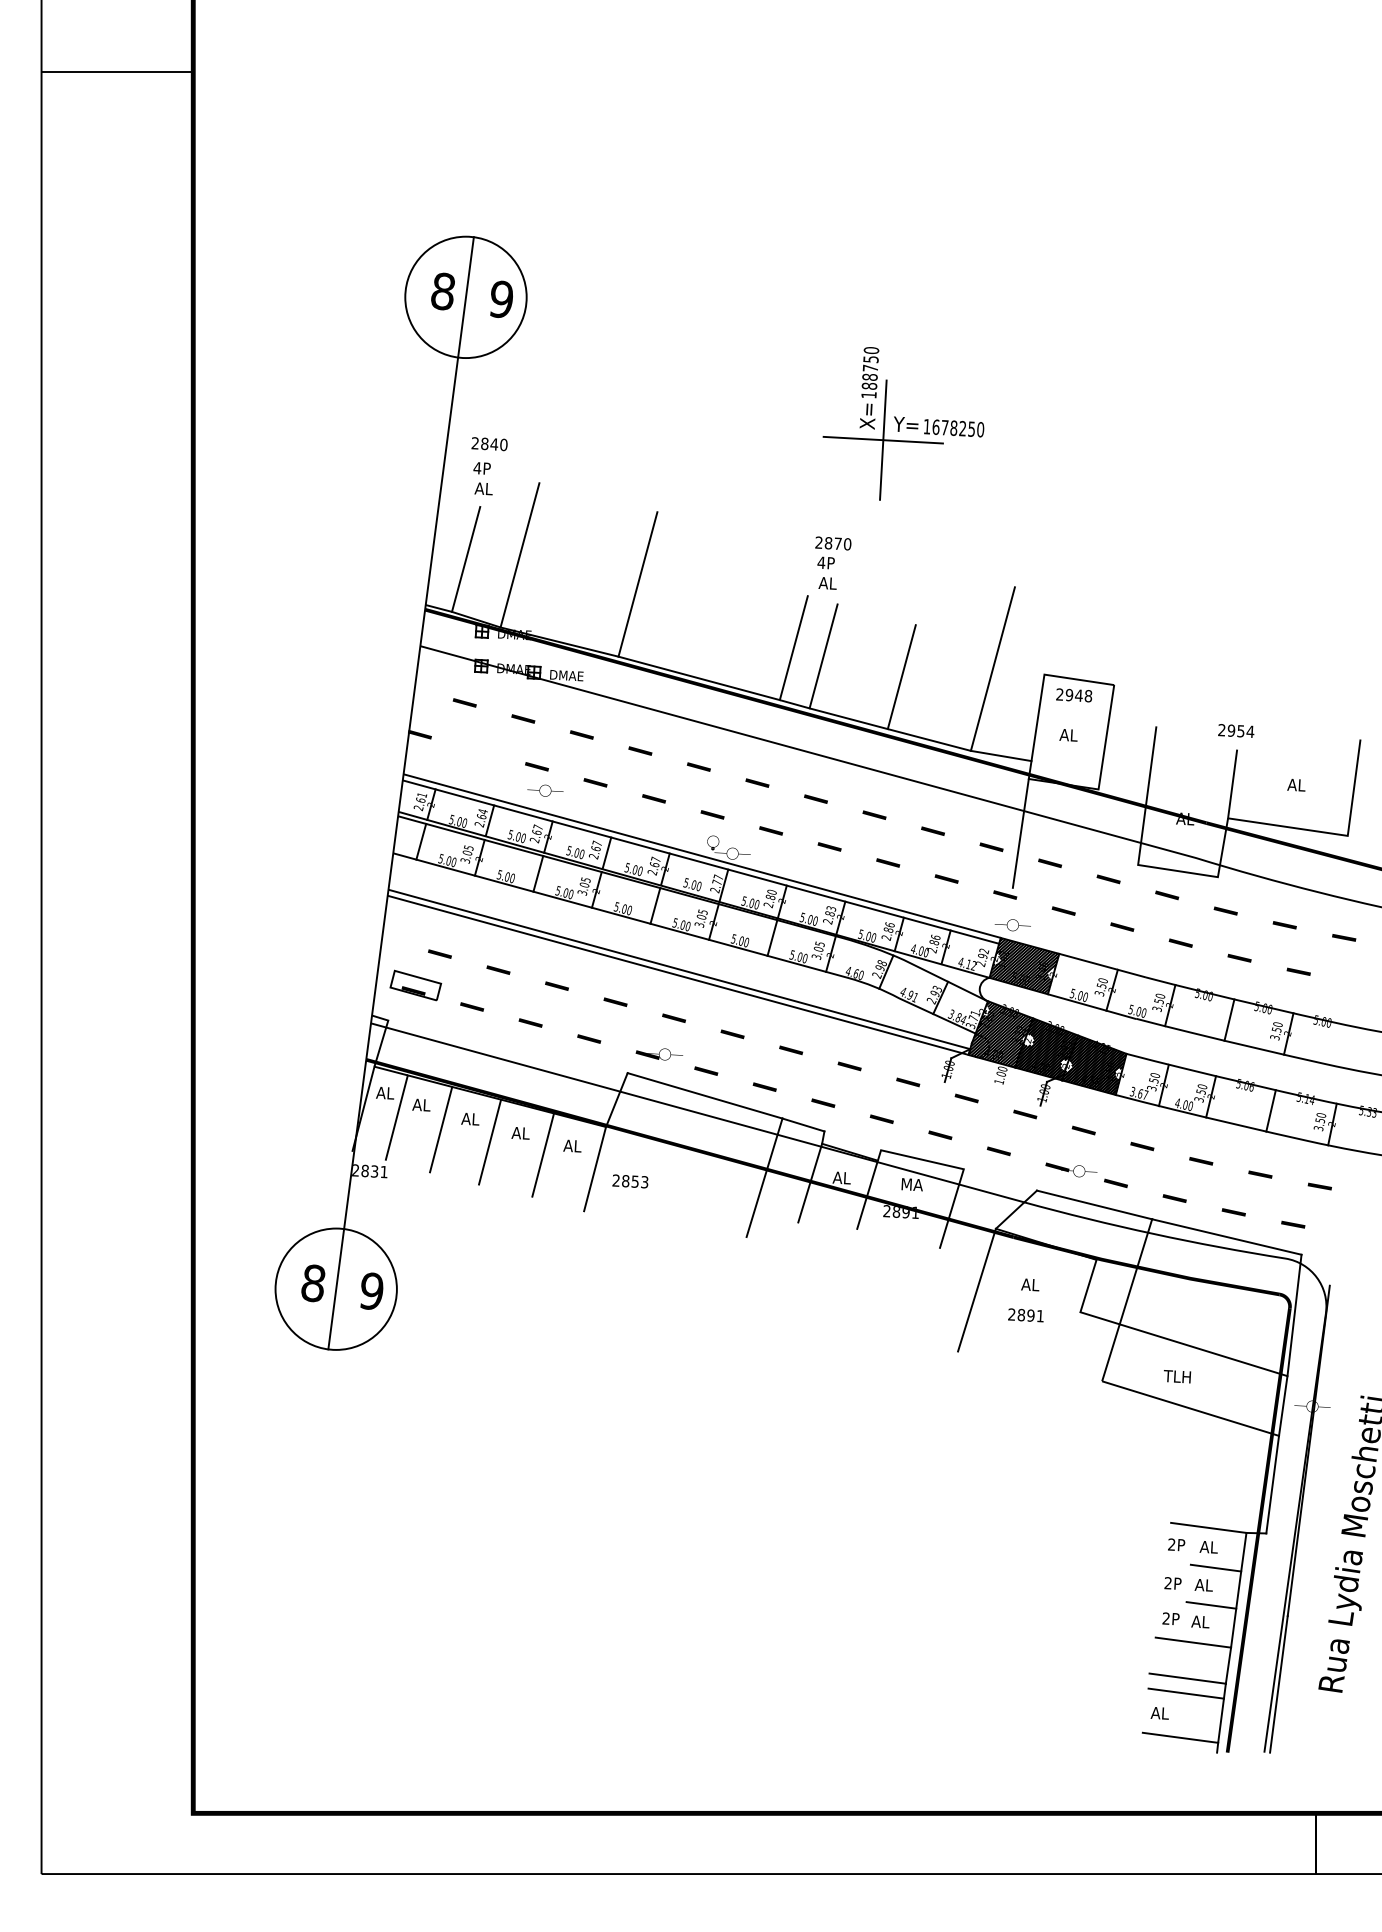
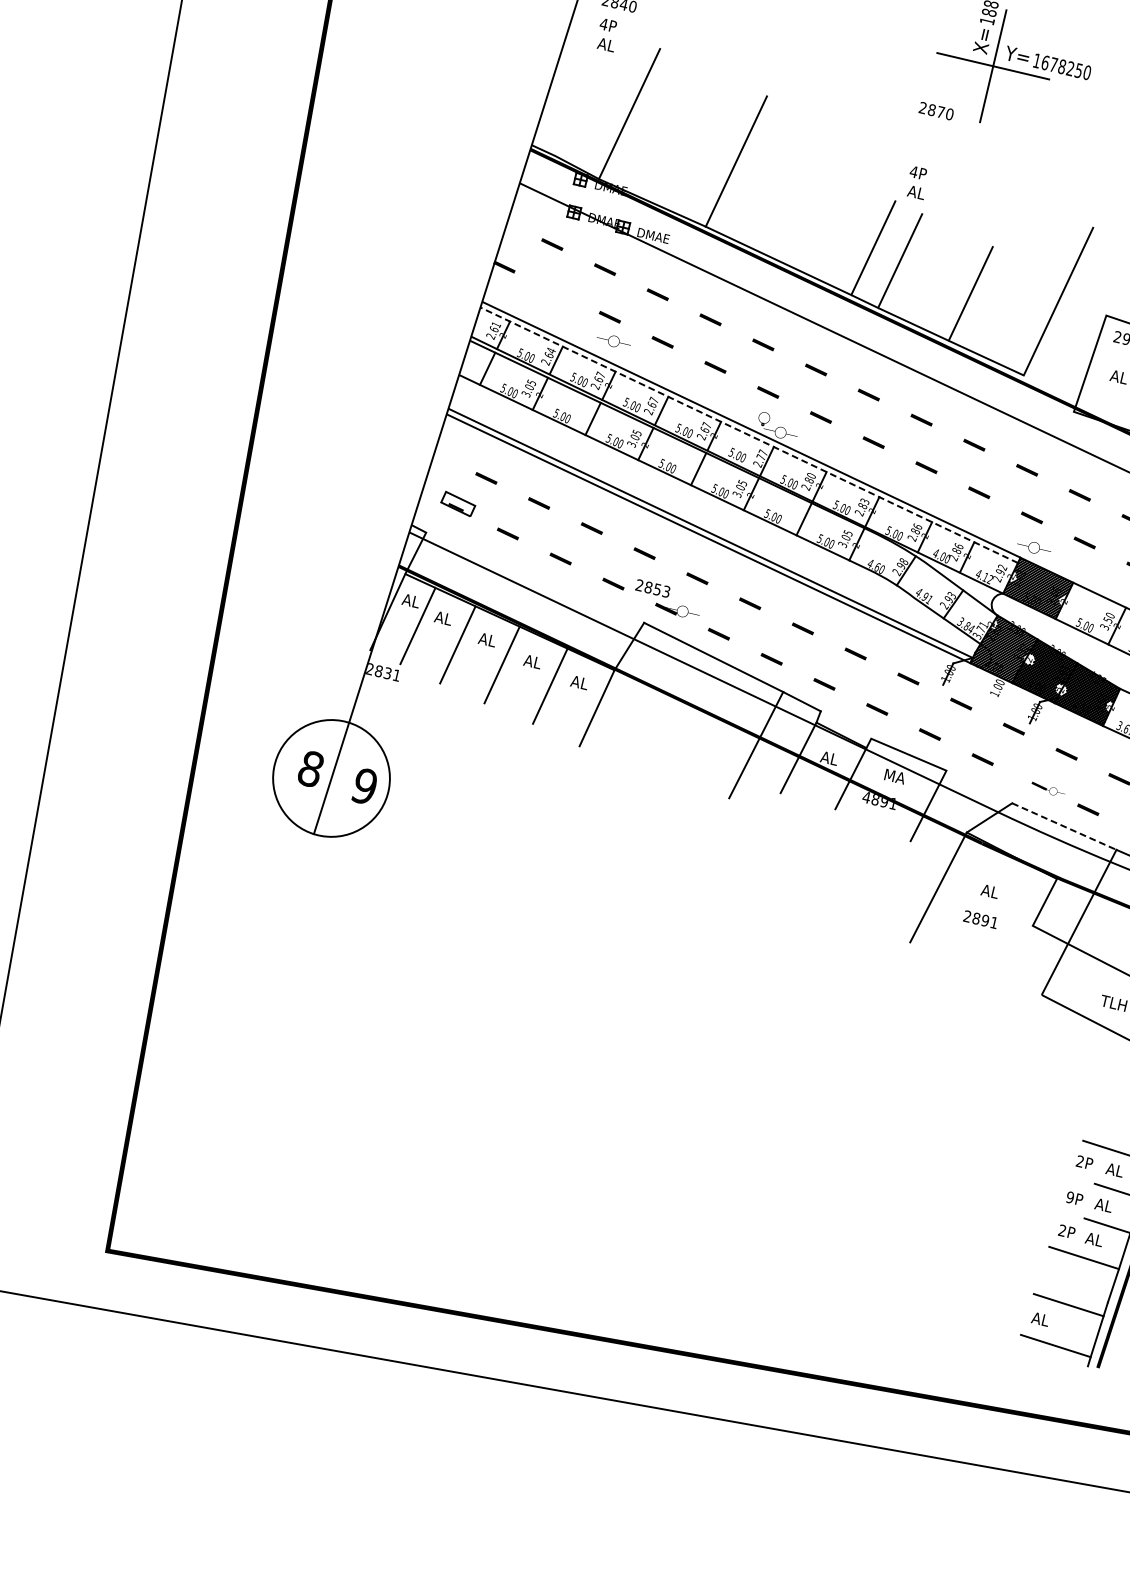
text: (833, 543) -> (936, 111), moved
line: (466, 559) -> (578, 108), removed
line: (1000, 755) -> (1051, 384), removed
line: (1020, 833) -> (1056, 462), removed
line: (700, 861) -> (748, 434), solid -> dashed
part: (415, 985) -> (457, 504), size x0.7
part: (1071, 1169) -> (1048, 789), size x0.7
text: (630, 1181) -> (653, 588), moved
line: (1095, 1205) -> (1065, 827), solid -> dashed
text: (886, 1211) -> (866, 797), 2891 -> 4891
text: (1167, 1583) -> (1069, 1197), 2P -> 9P
line: (1187, 1678) -> (1072, 1290), removed

